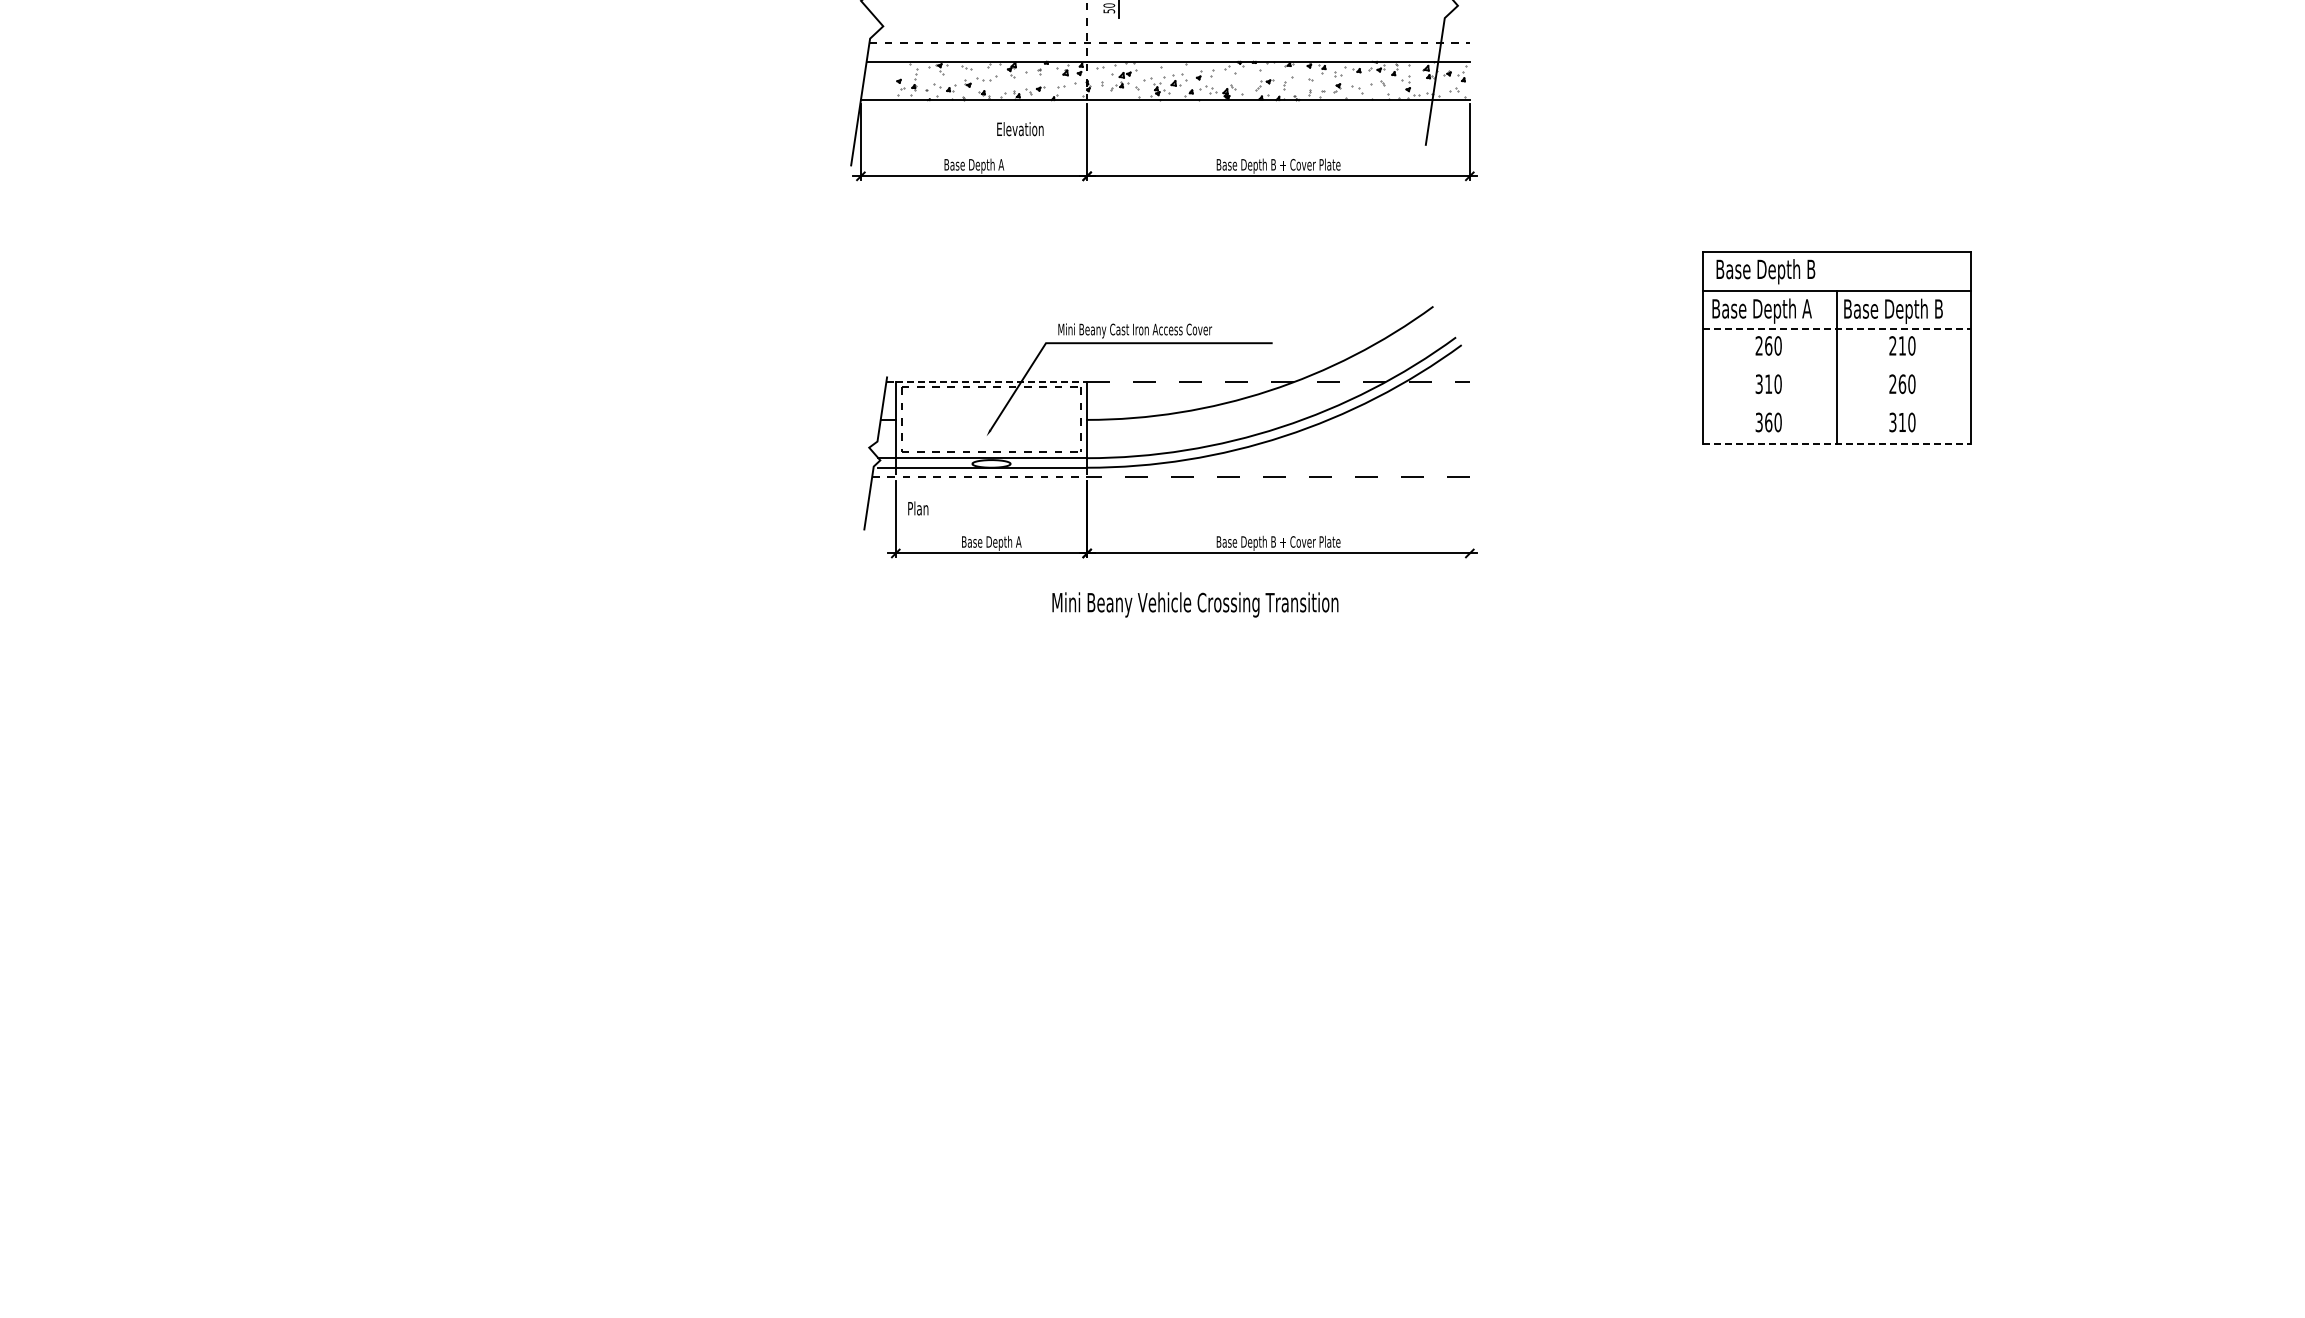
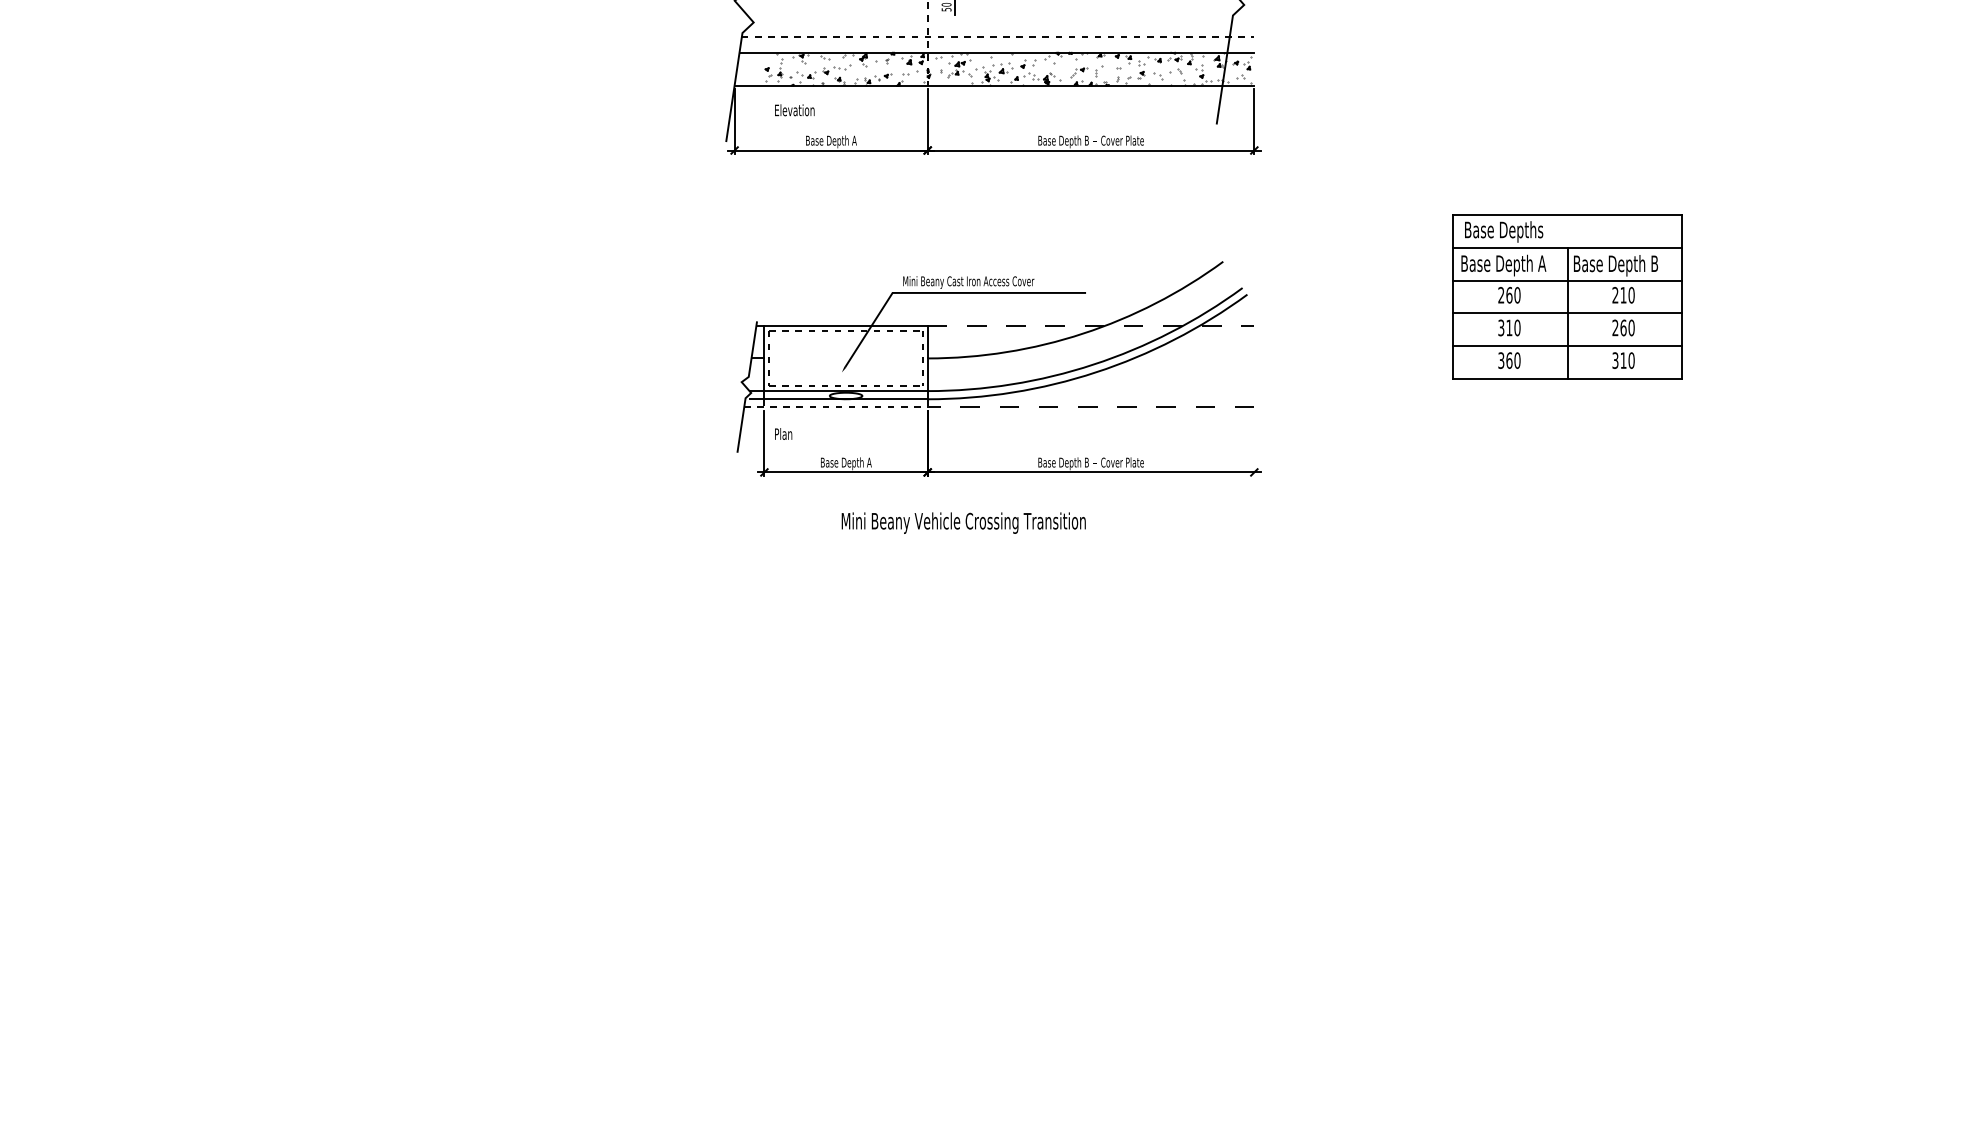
text: (1020, 129) -> (794, 110), moved
text: (1808, 269) -> (1543, 230), Base Depth B -> Base Depths
line: (1836, 328) -> (1567, 280), dashed -> solid
line: (1836, 367) -> (1567, 313), added
line: (991, 381) -> (846, 325), dashed -> solid
line: (1836, 405) -> (1567, 346), added
line: (1836, 443) -> (1567, 378), dashed -> solid
text: (1195, 604) -> (963, 522), moved

